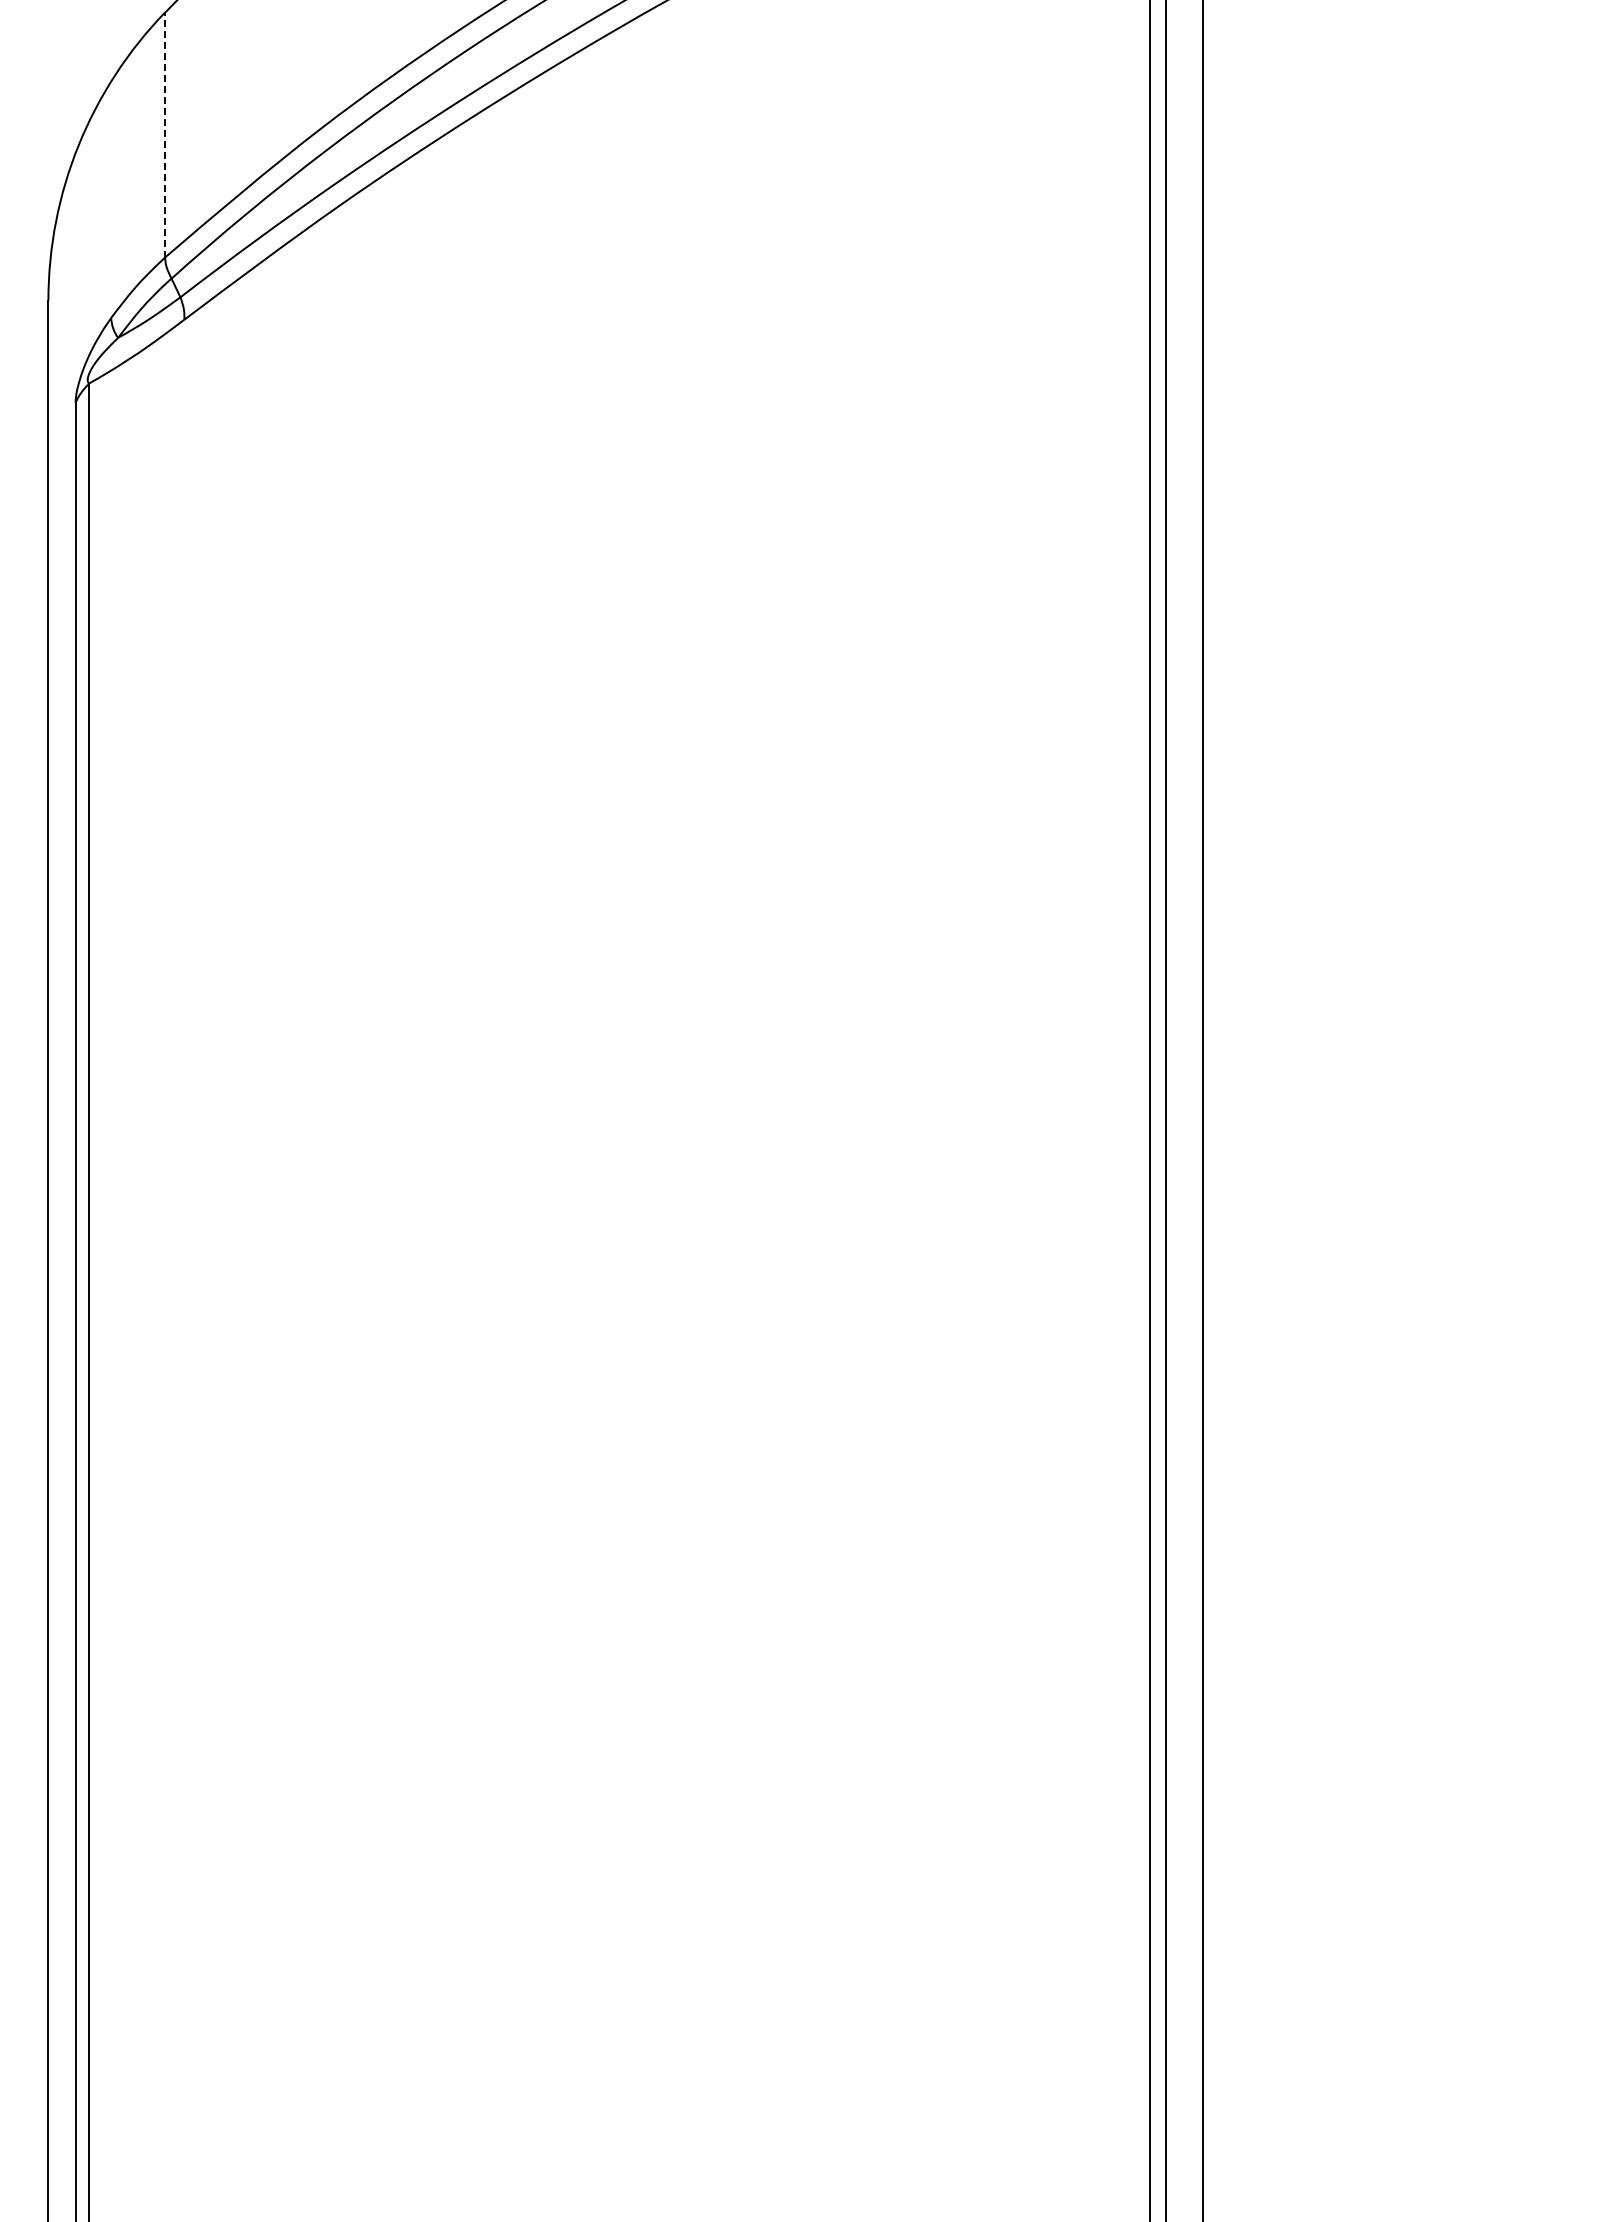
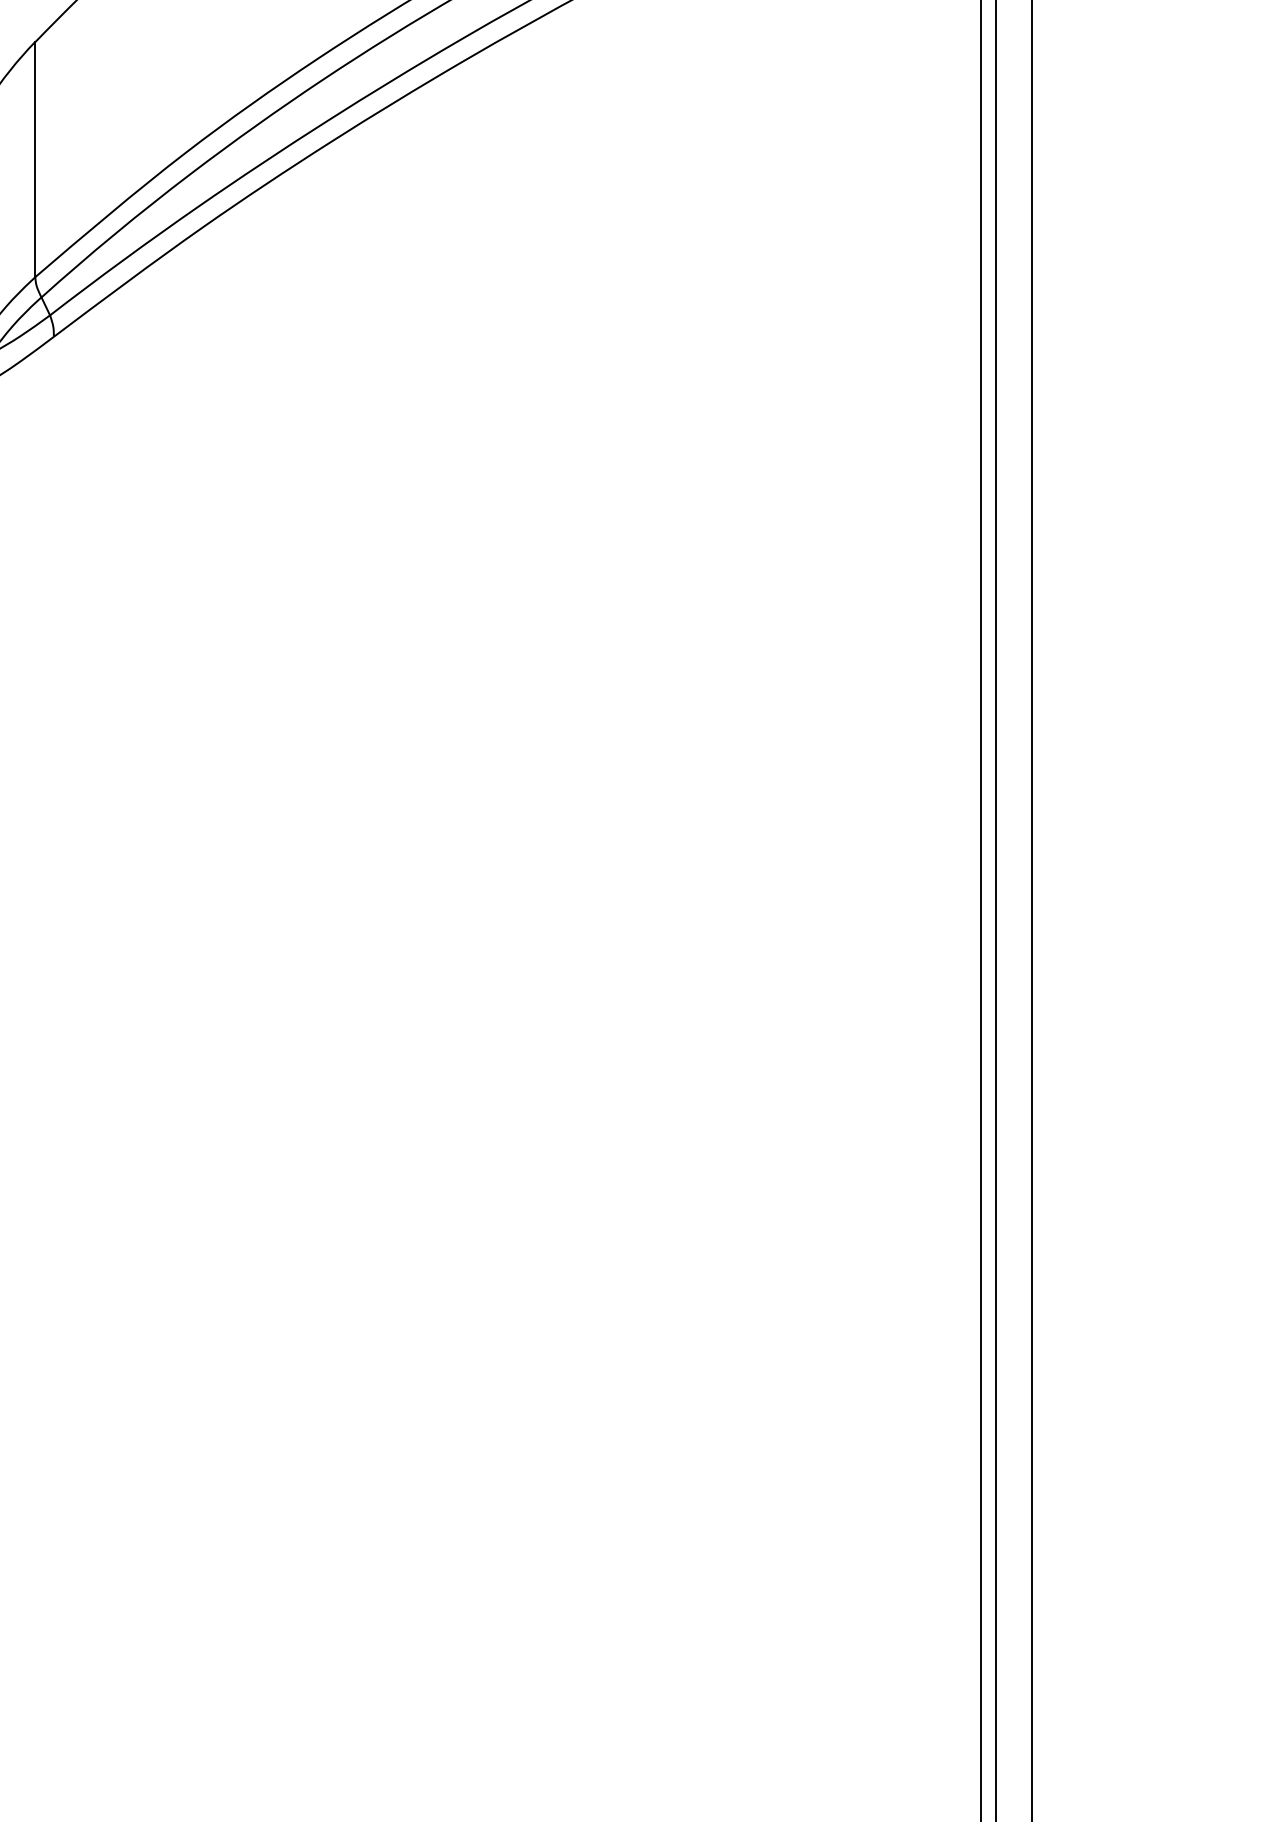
line: (165, 134) -> (35, 159), dashed -> solid

